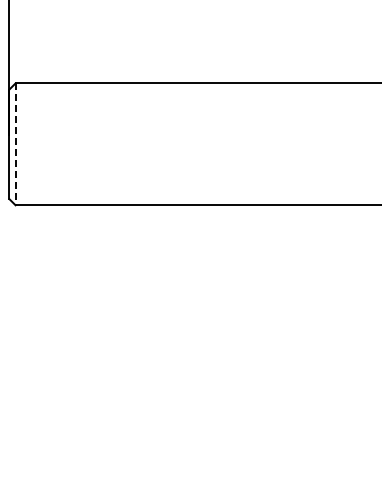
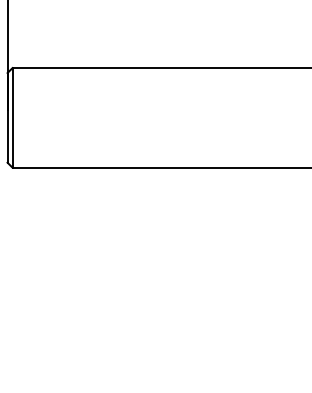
line: (15, 144) -> (12, 118), dashed -> solid

